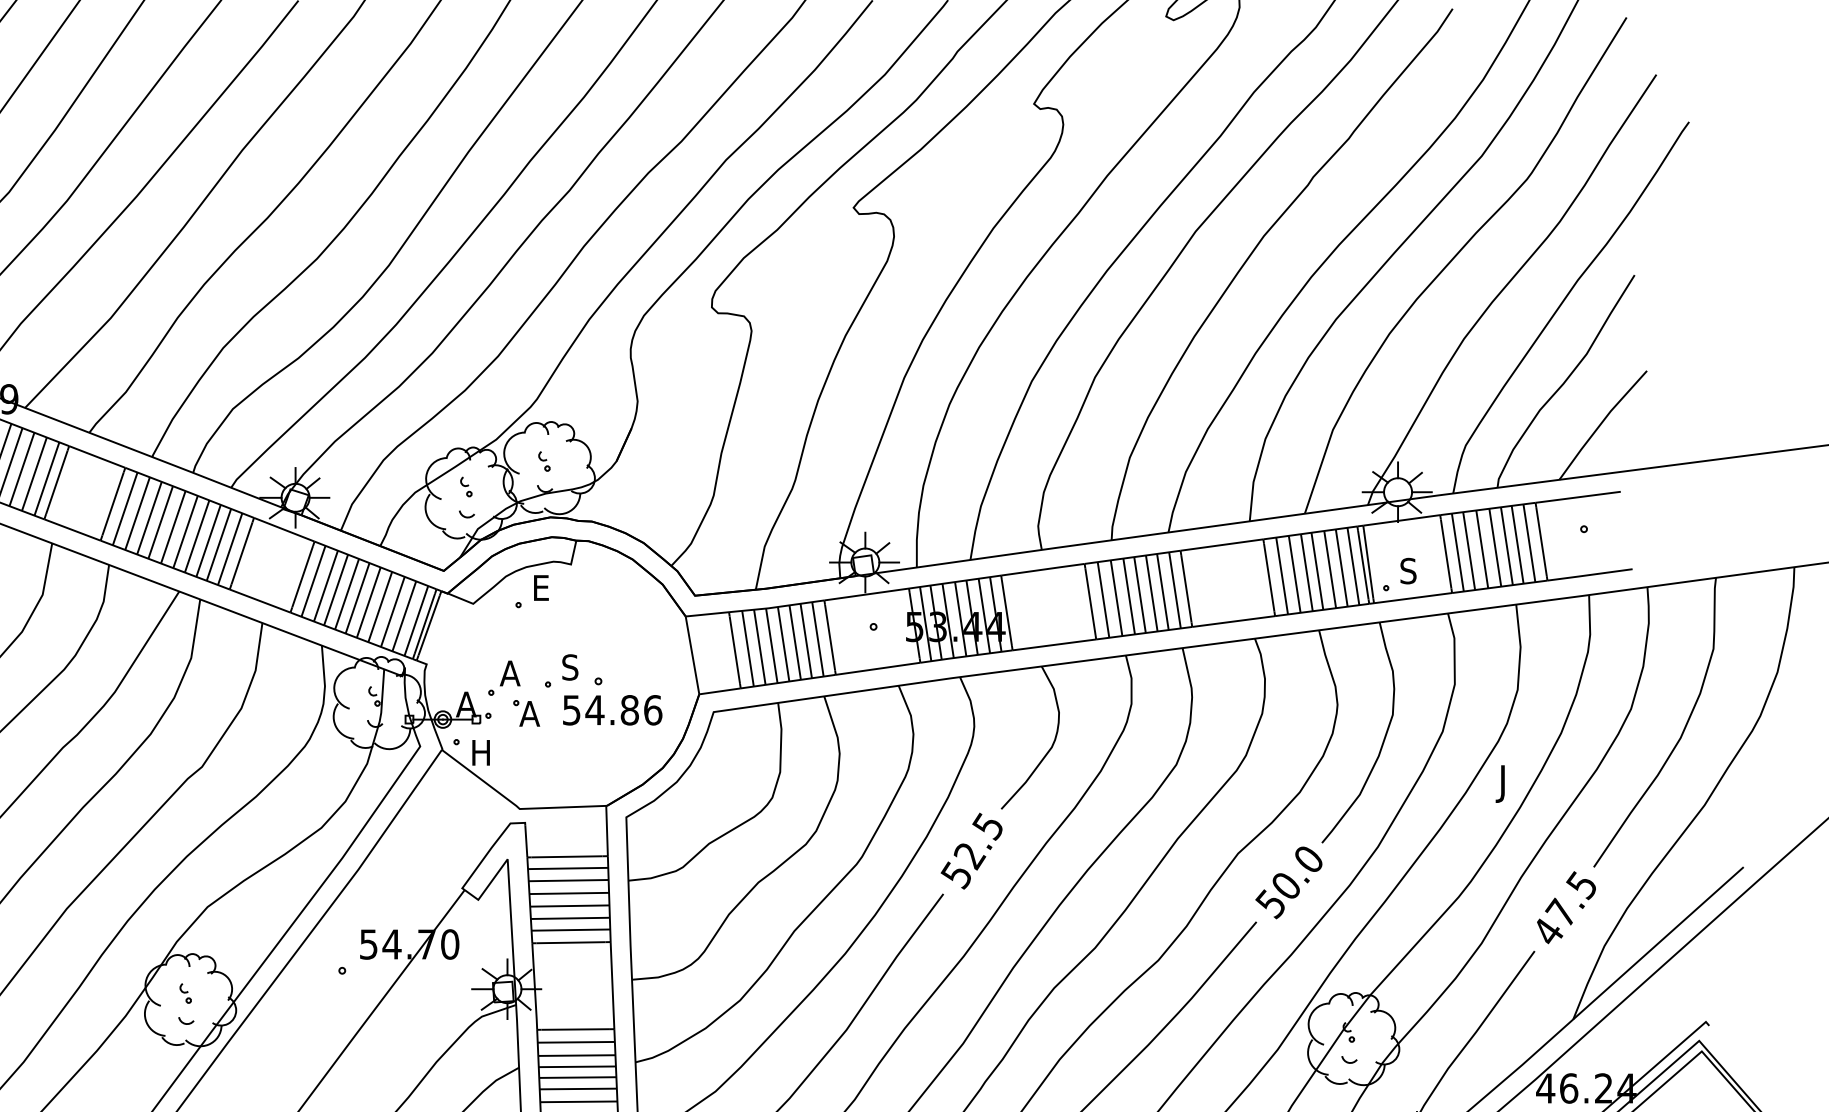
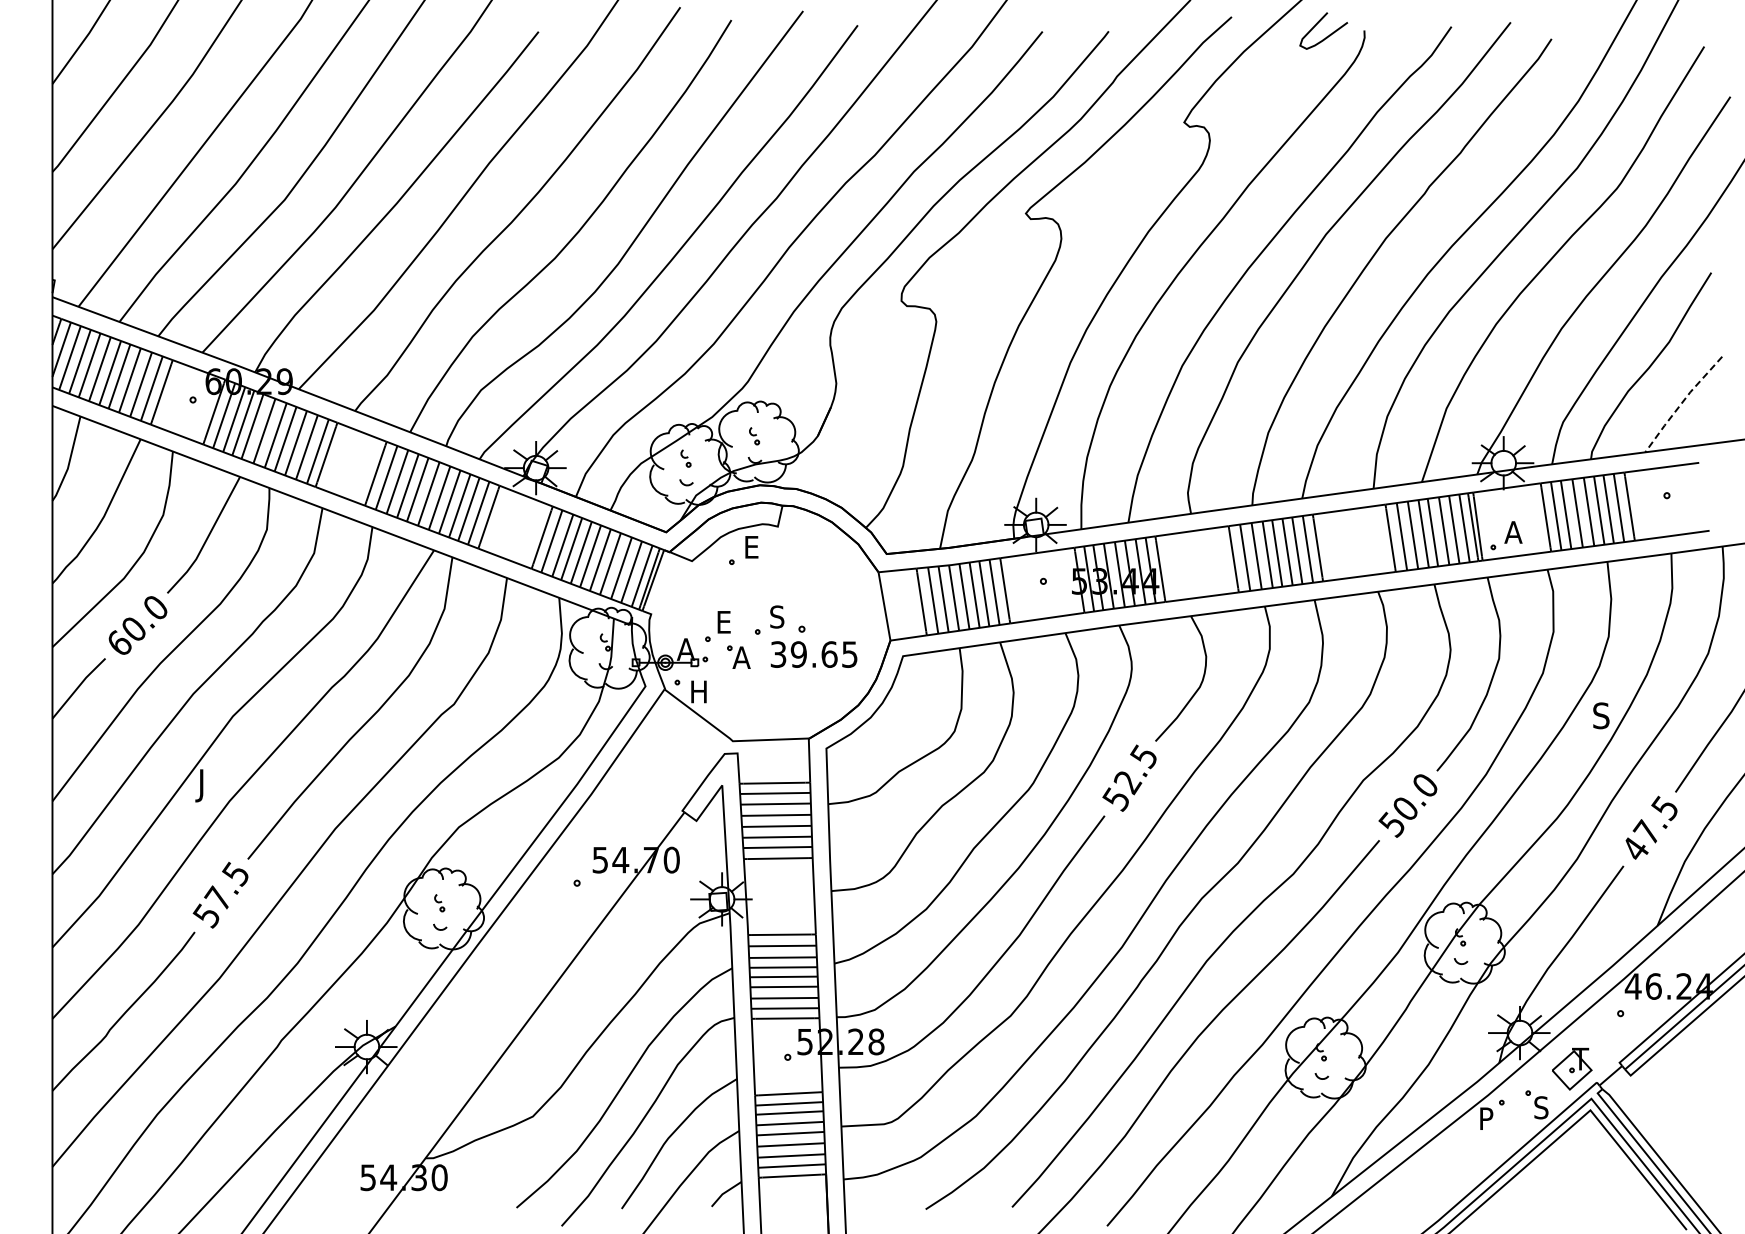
line: (1600, 424) -> (1681, 403), solid -> dashed
text: (1409, 571) -> (1513, 532), S -> A
text: (510, 673) -> (724, 622), A -> E
text: (612, 710) -> (814, 654), 54.86 -> 39.65
text: (1507, 783) -> (1599, 718), J -> S

